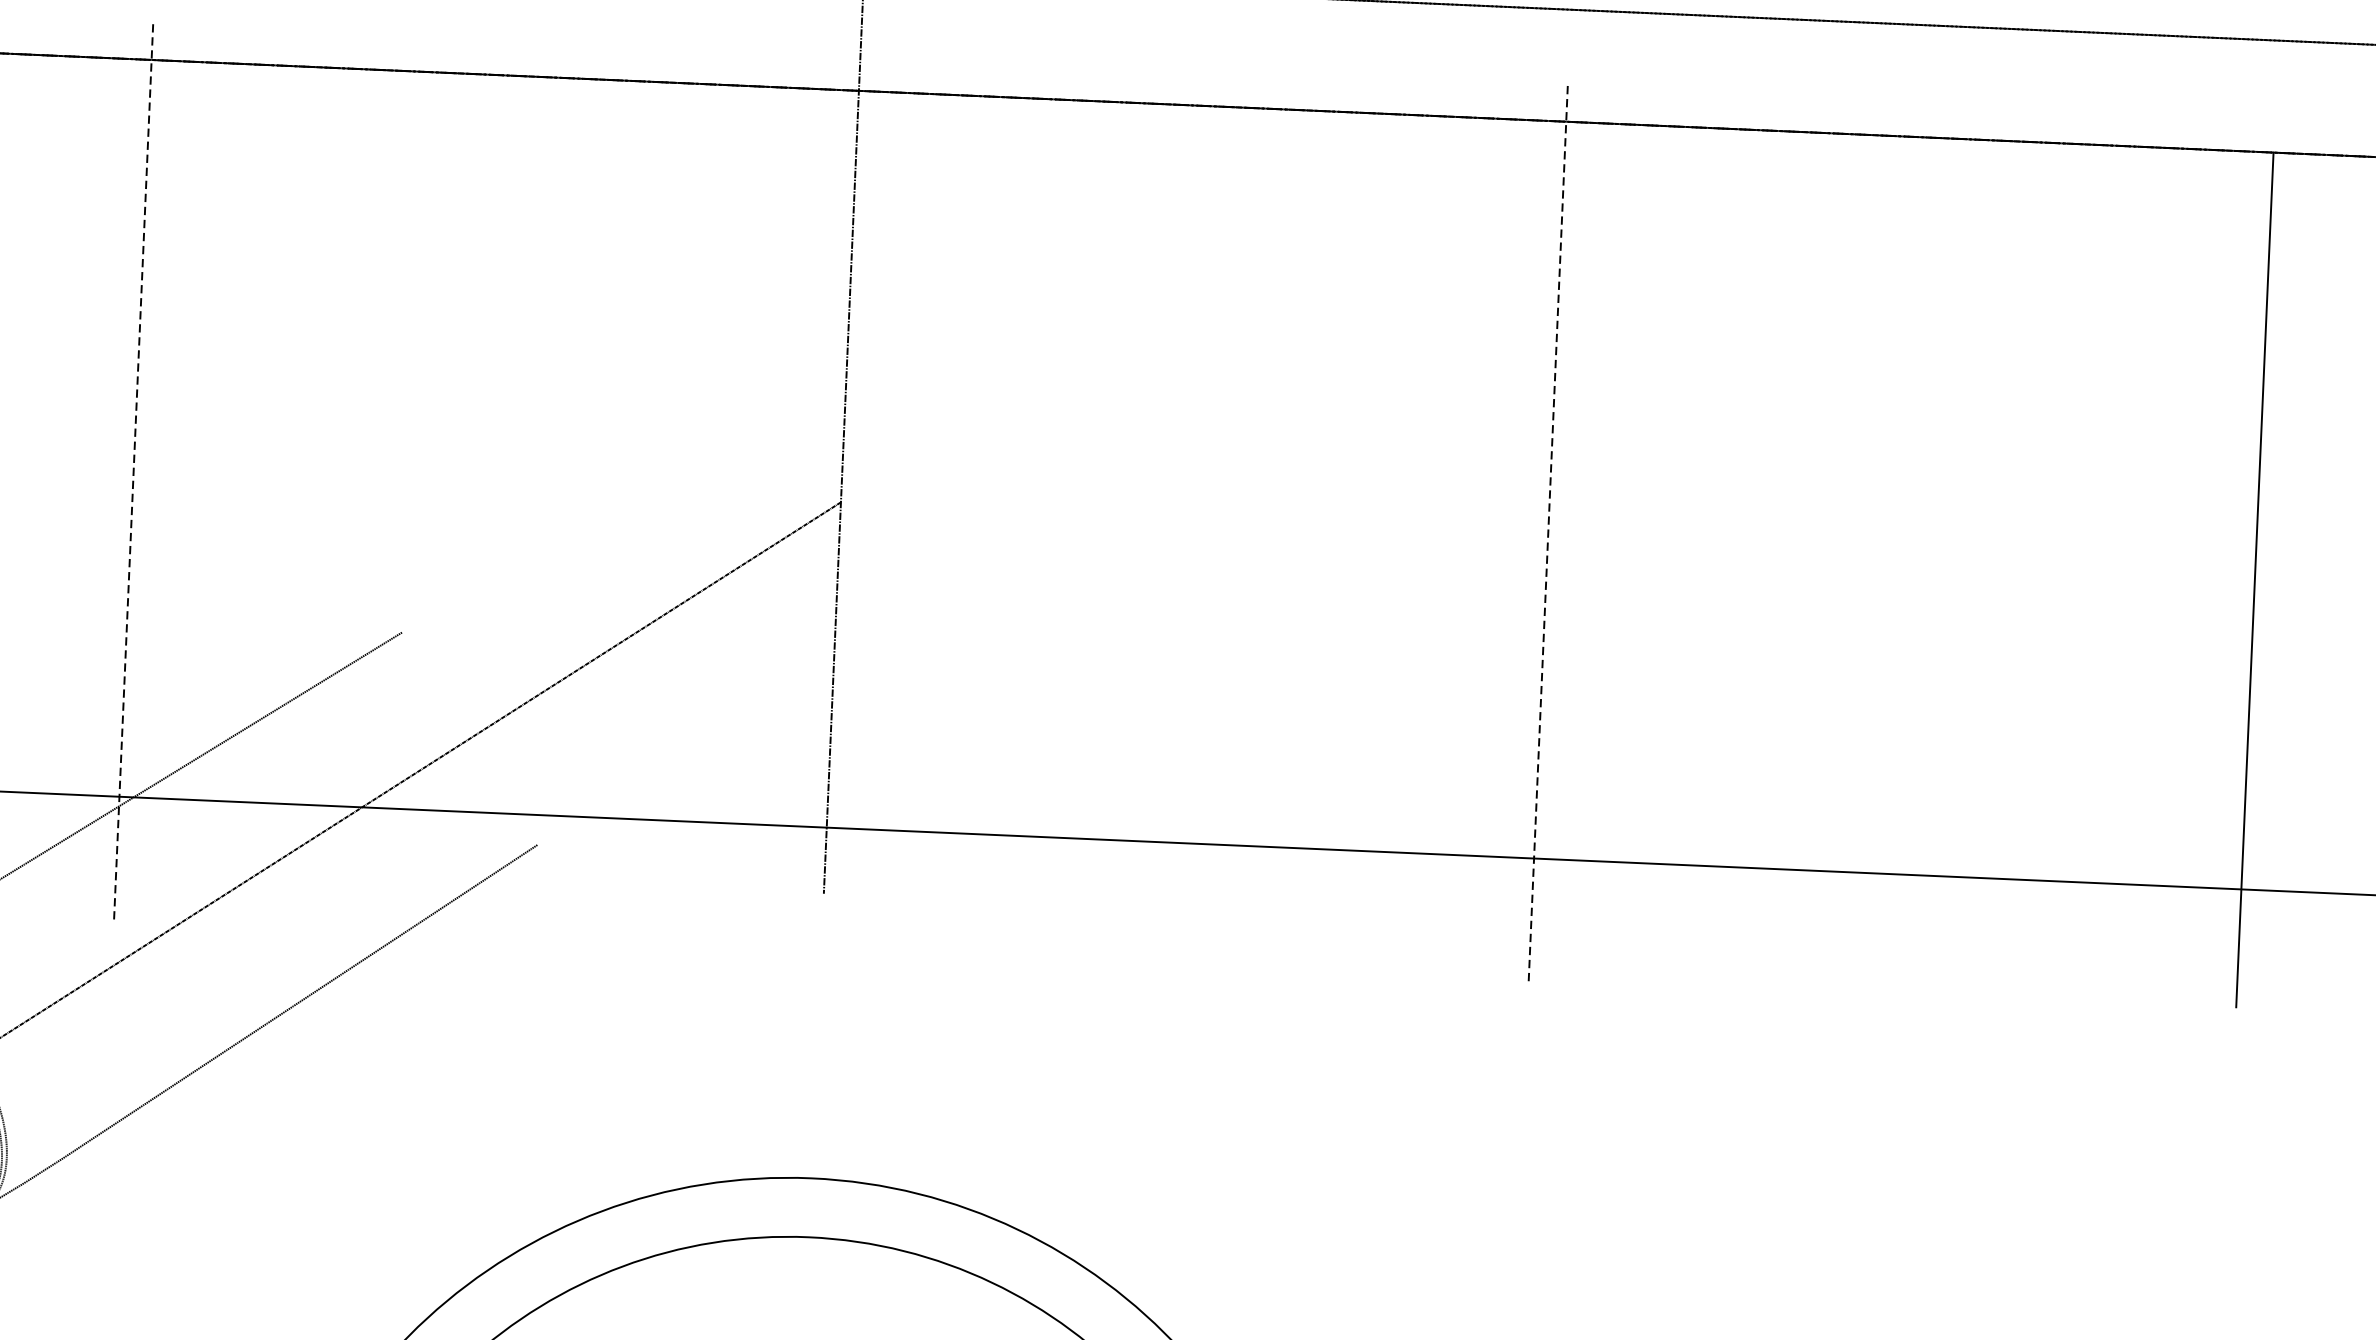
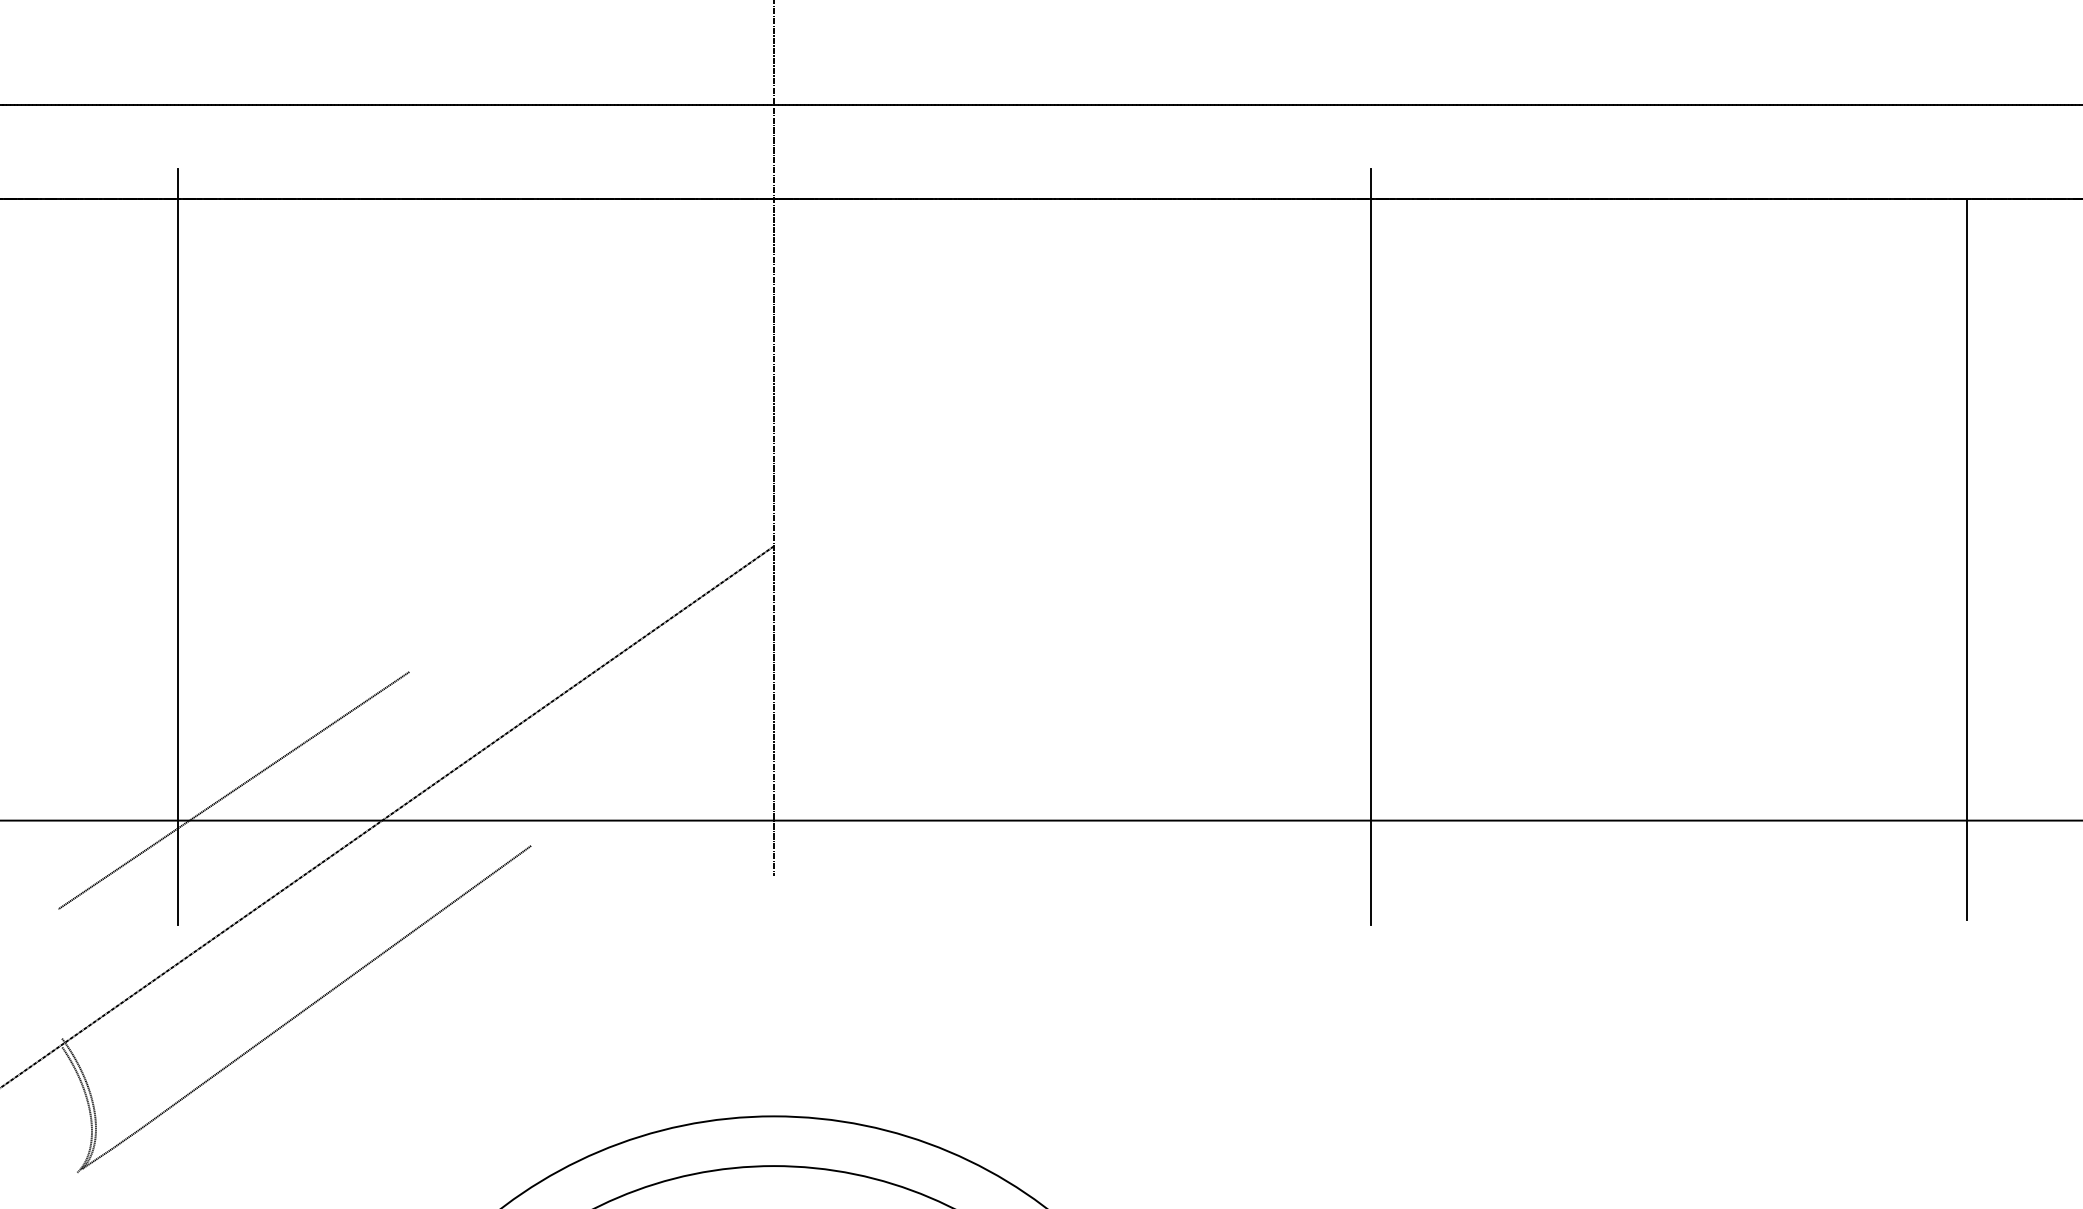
line: (133, 472) -> (177, 547), dashed -> solid
line: (1548, 534) -> (1370, 547), dashed -> solid

